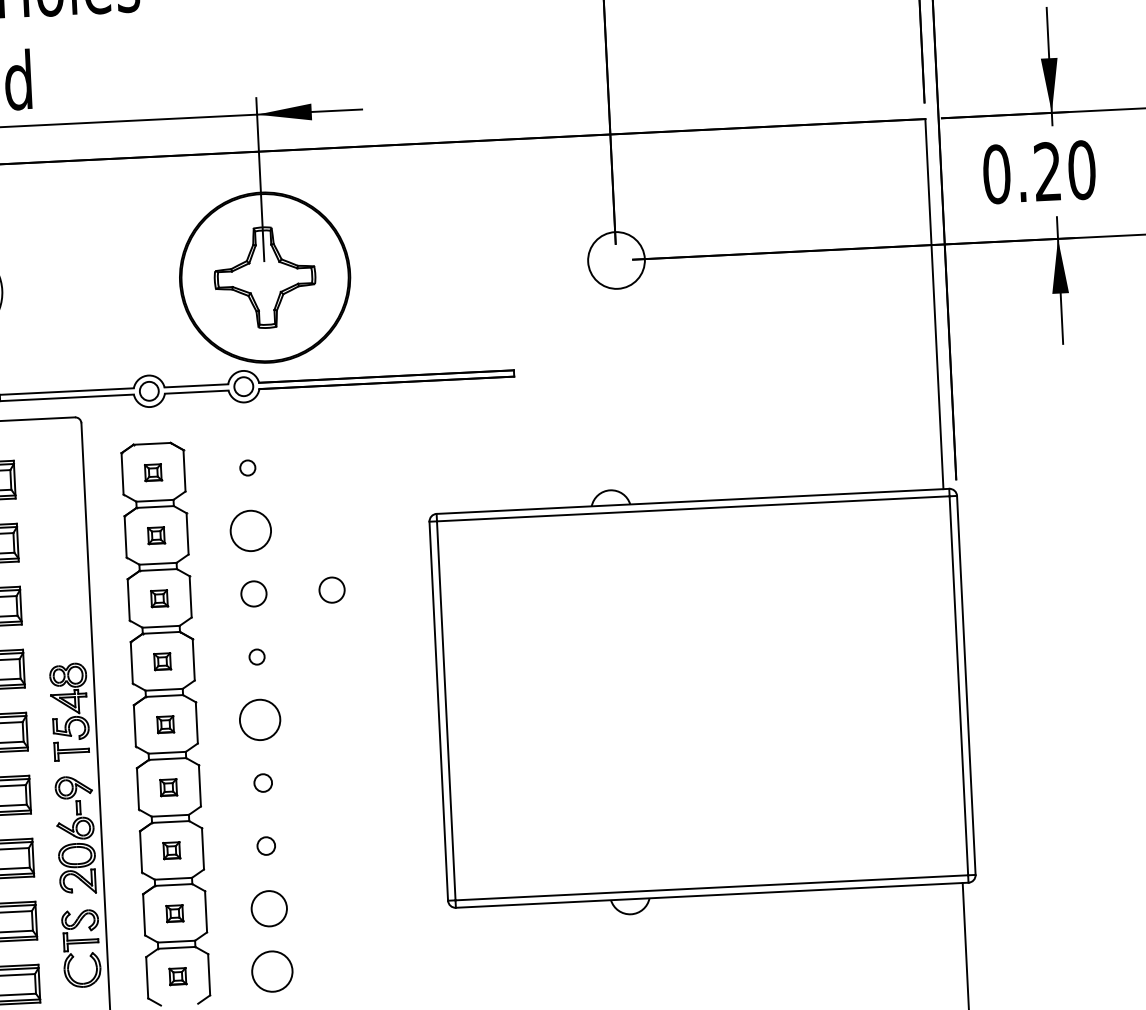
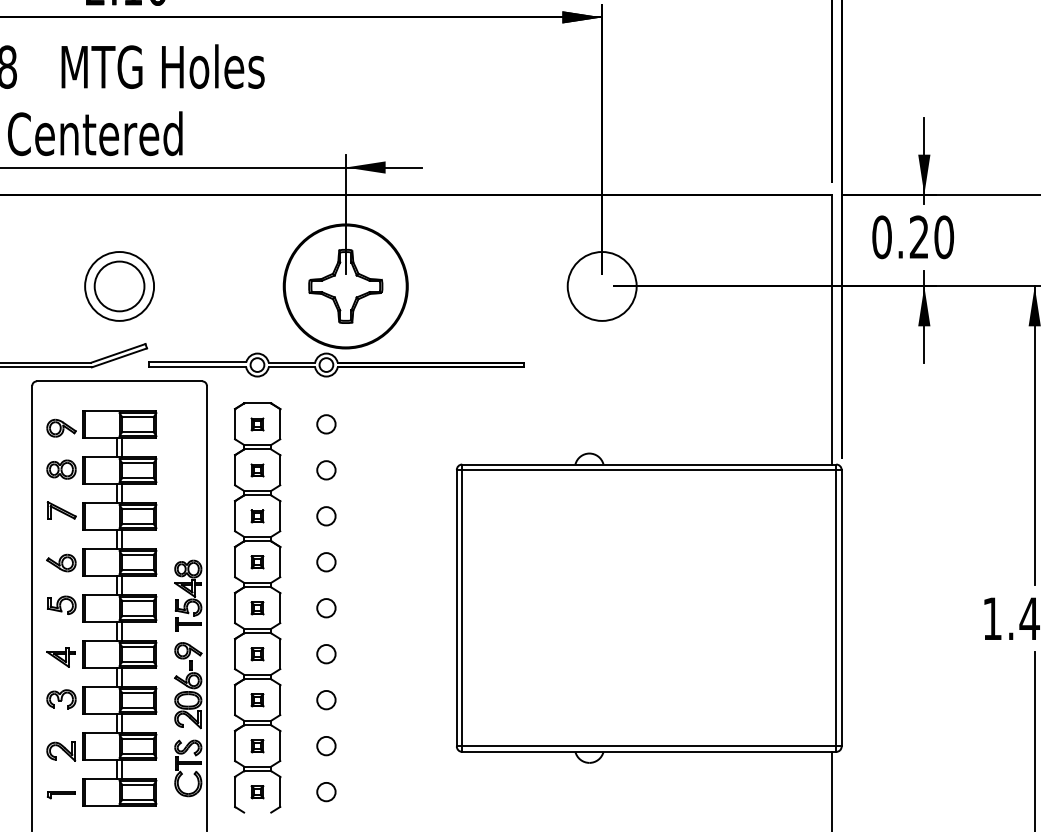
circle: (615, 260) -> (601, 286), size x1.67
circle: (247, 468) -> (326, 424), size x1.67
circle: (250, 531) -> (326, 470), size x0.62
circle: (332, 590) -> (383, 516), removed
circle: (257, 657) -> (326, 562), size x1.67
circle: (260, 720) -> (326, 608), size x0.62
circle: (263, 783) -> (326, 654), size x1.43
circle: (266, 846) -> (326, 700), size x1.43
circle: (269, 909) -> (326, 746), size x0.71
circle: (272, 972) -> (326, 792), size x0.62

